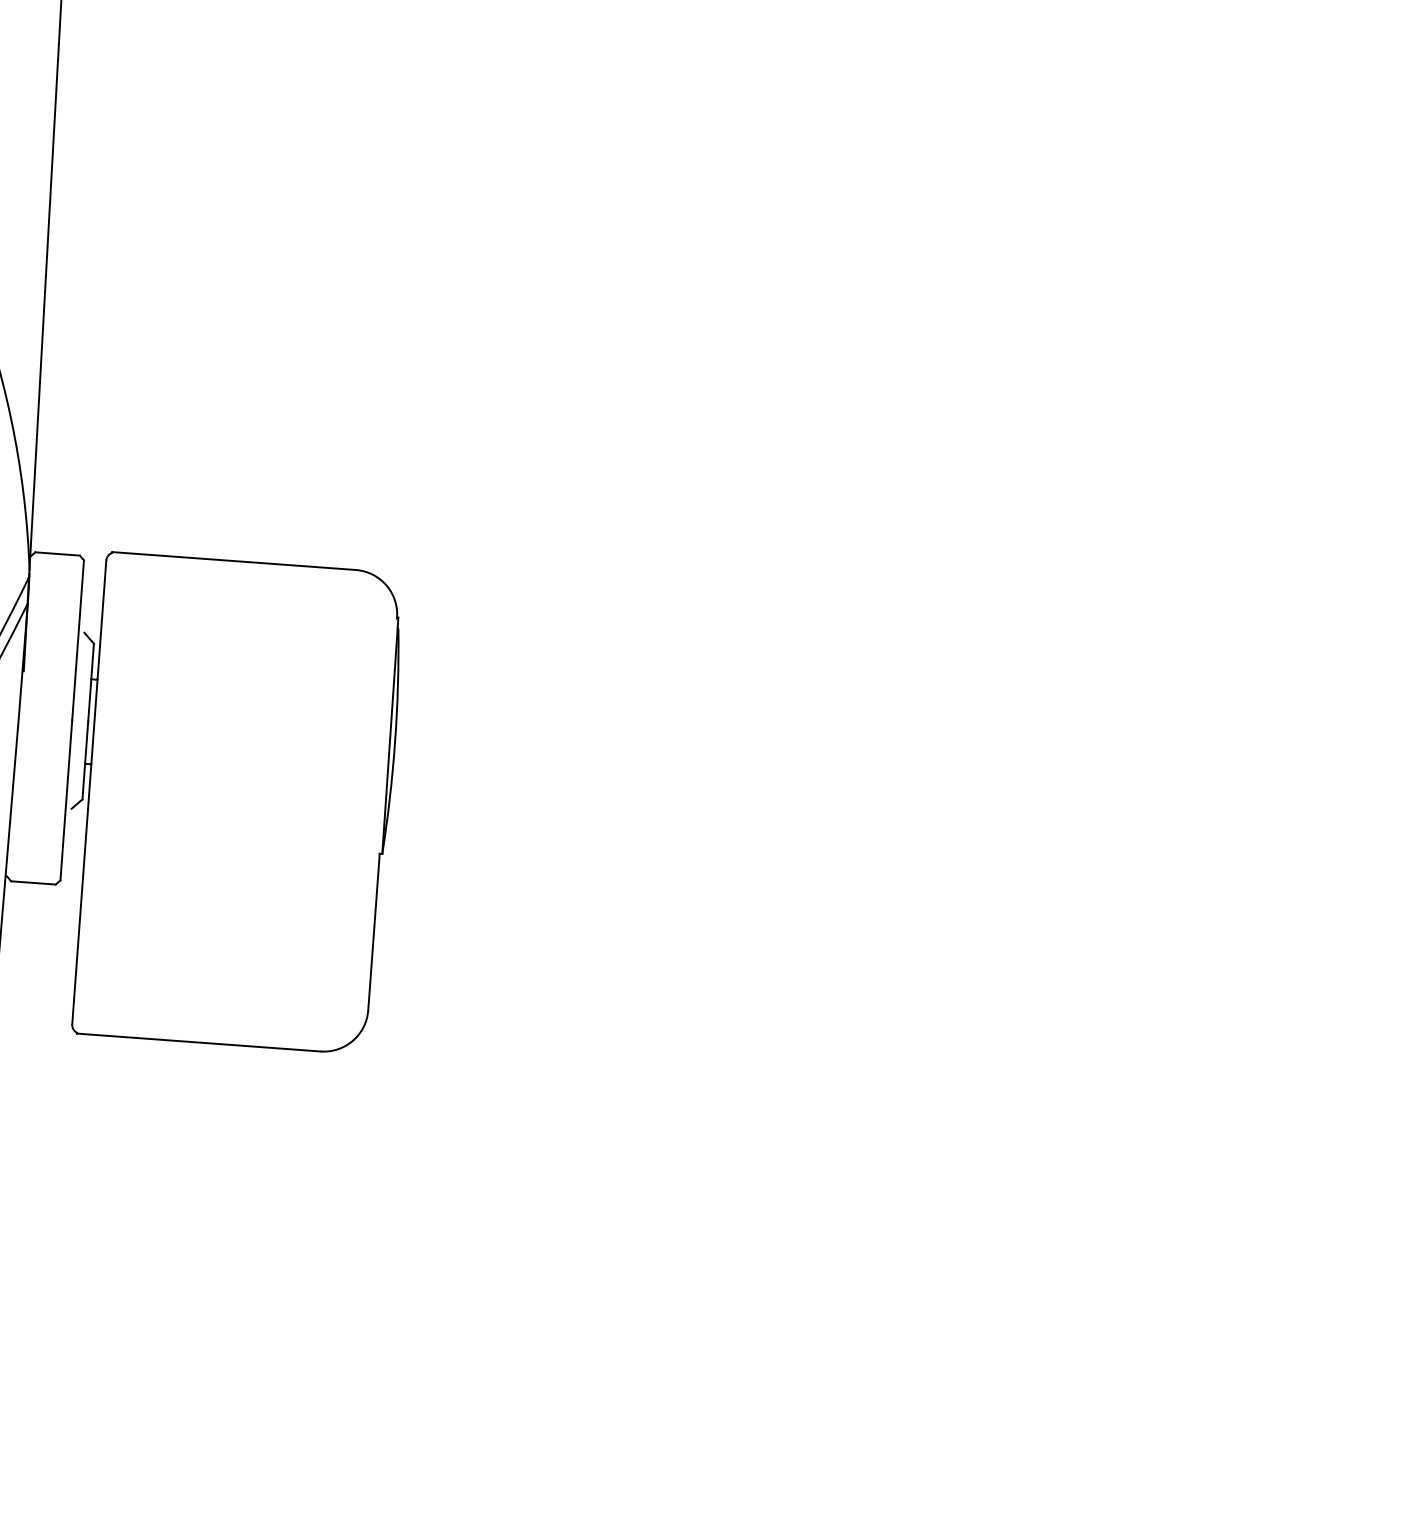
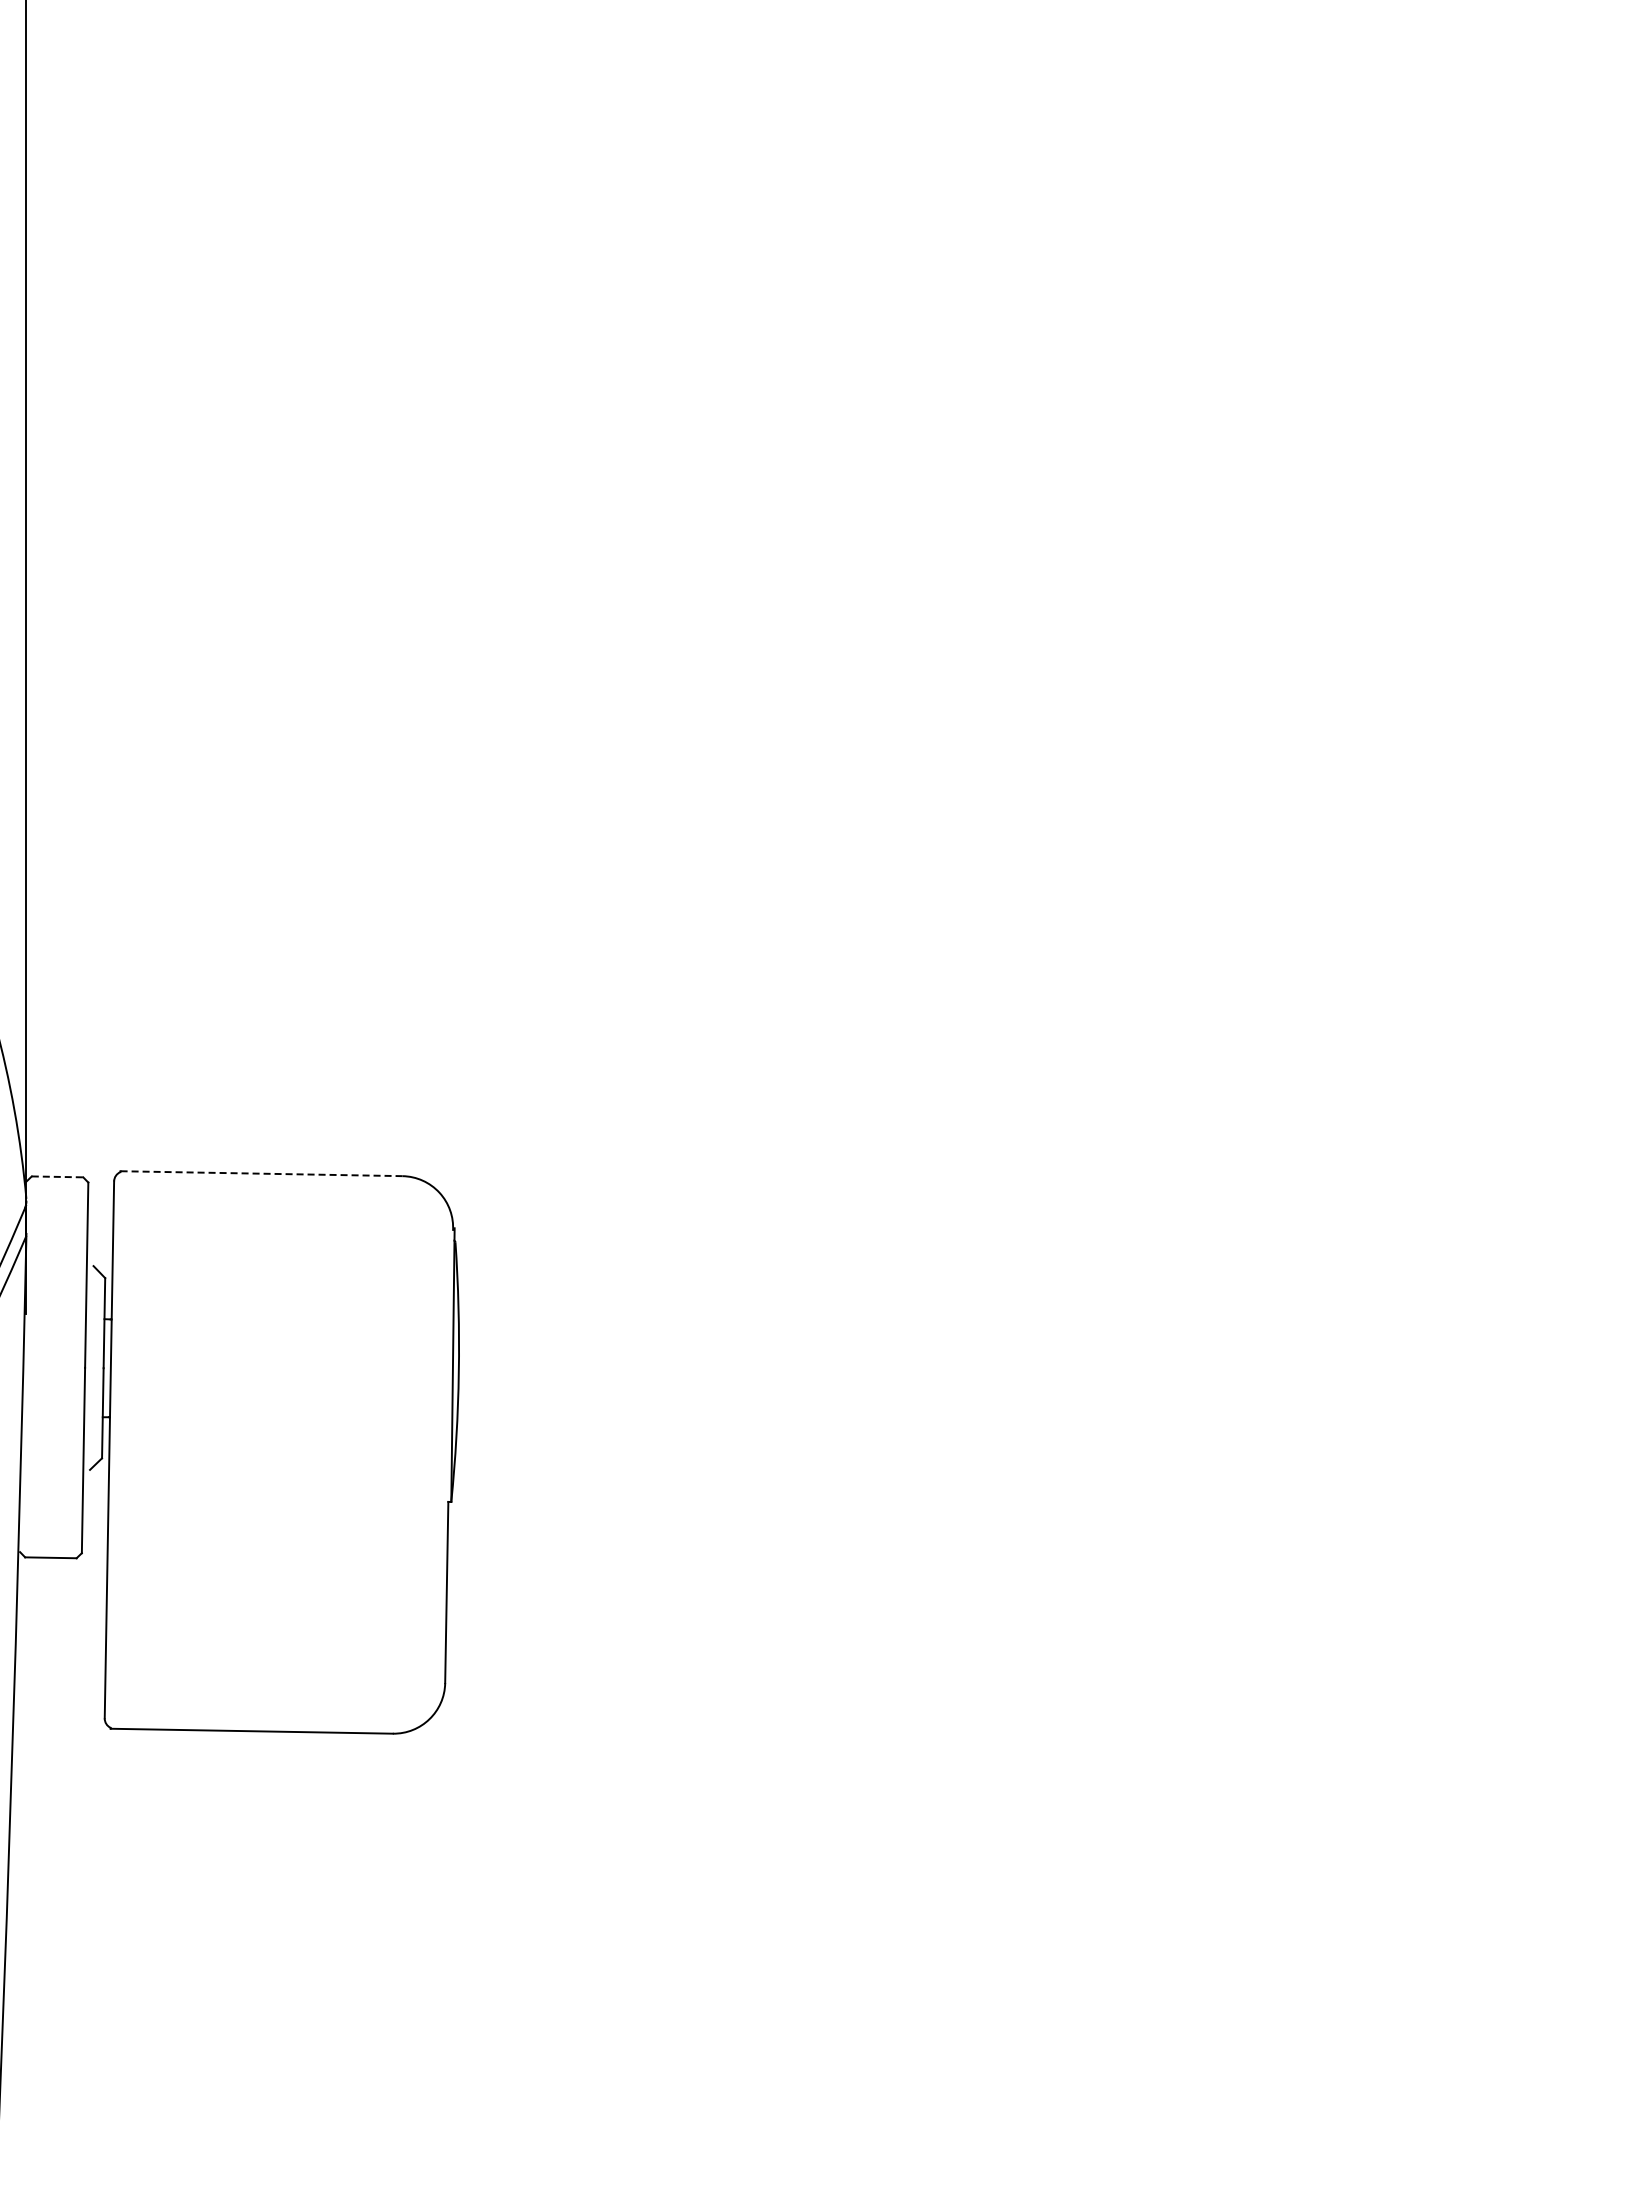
line: (57, 553) -> (57, 1176), solid -> dashed
line: (234, 560) -> (261, 1173), solid -> dashed

